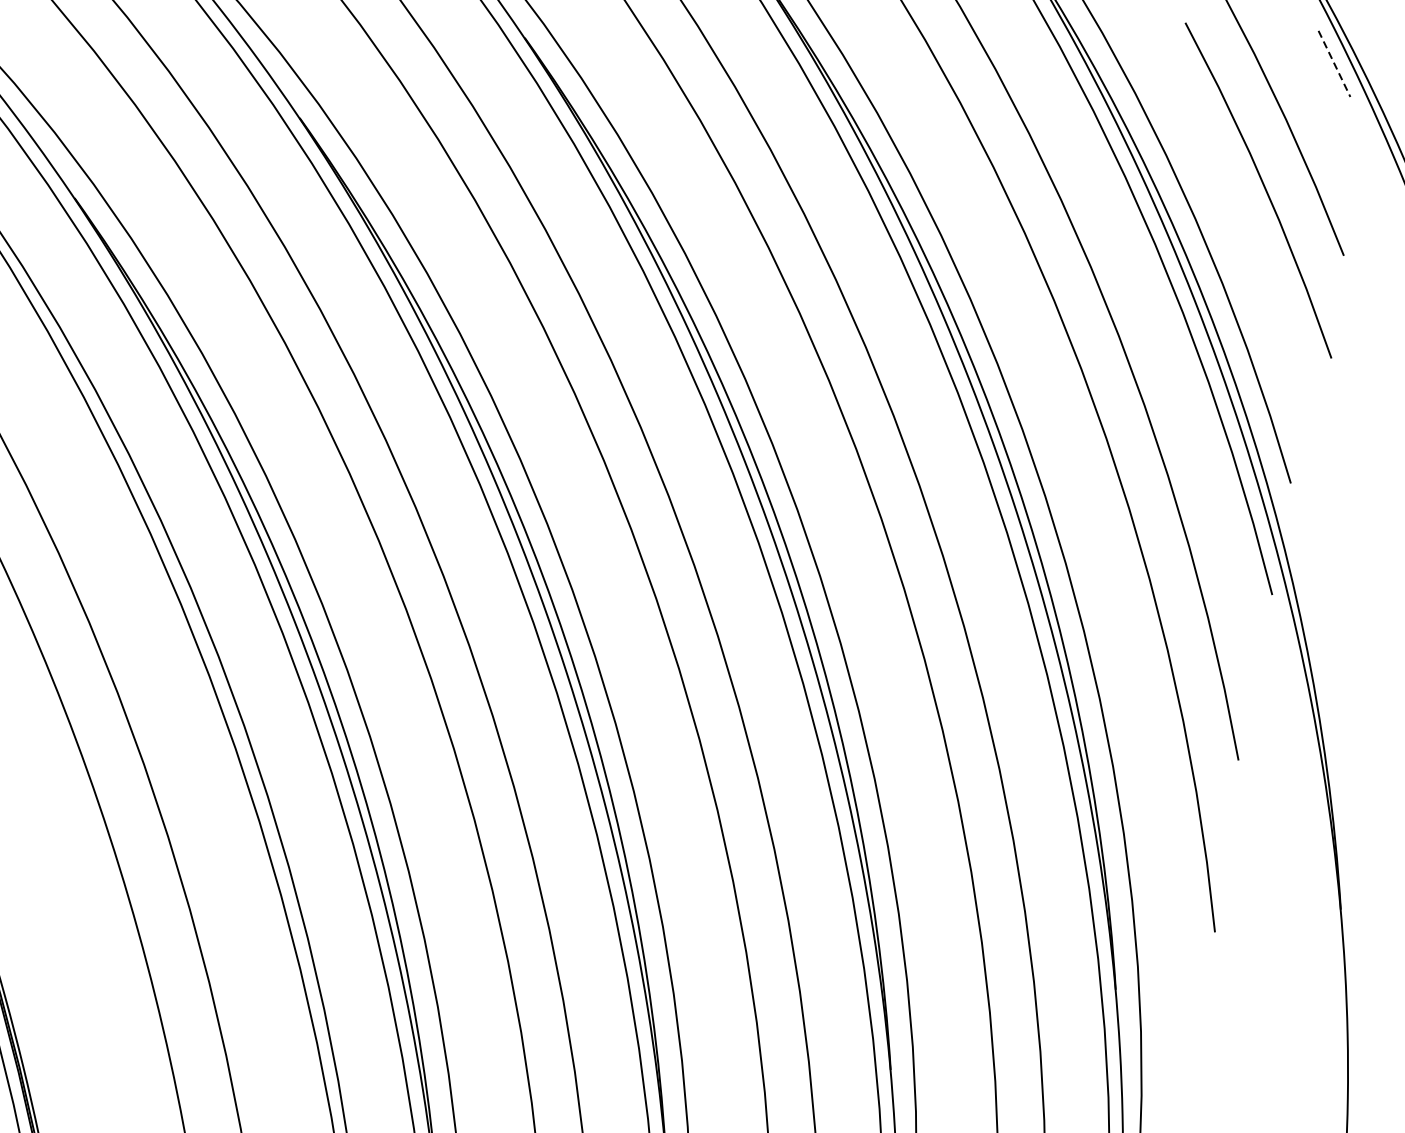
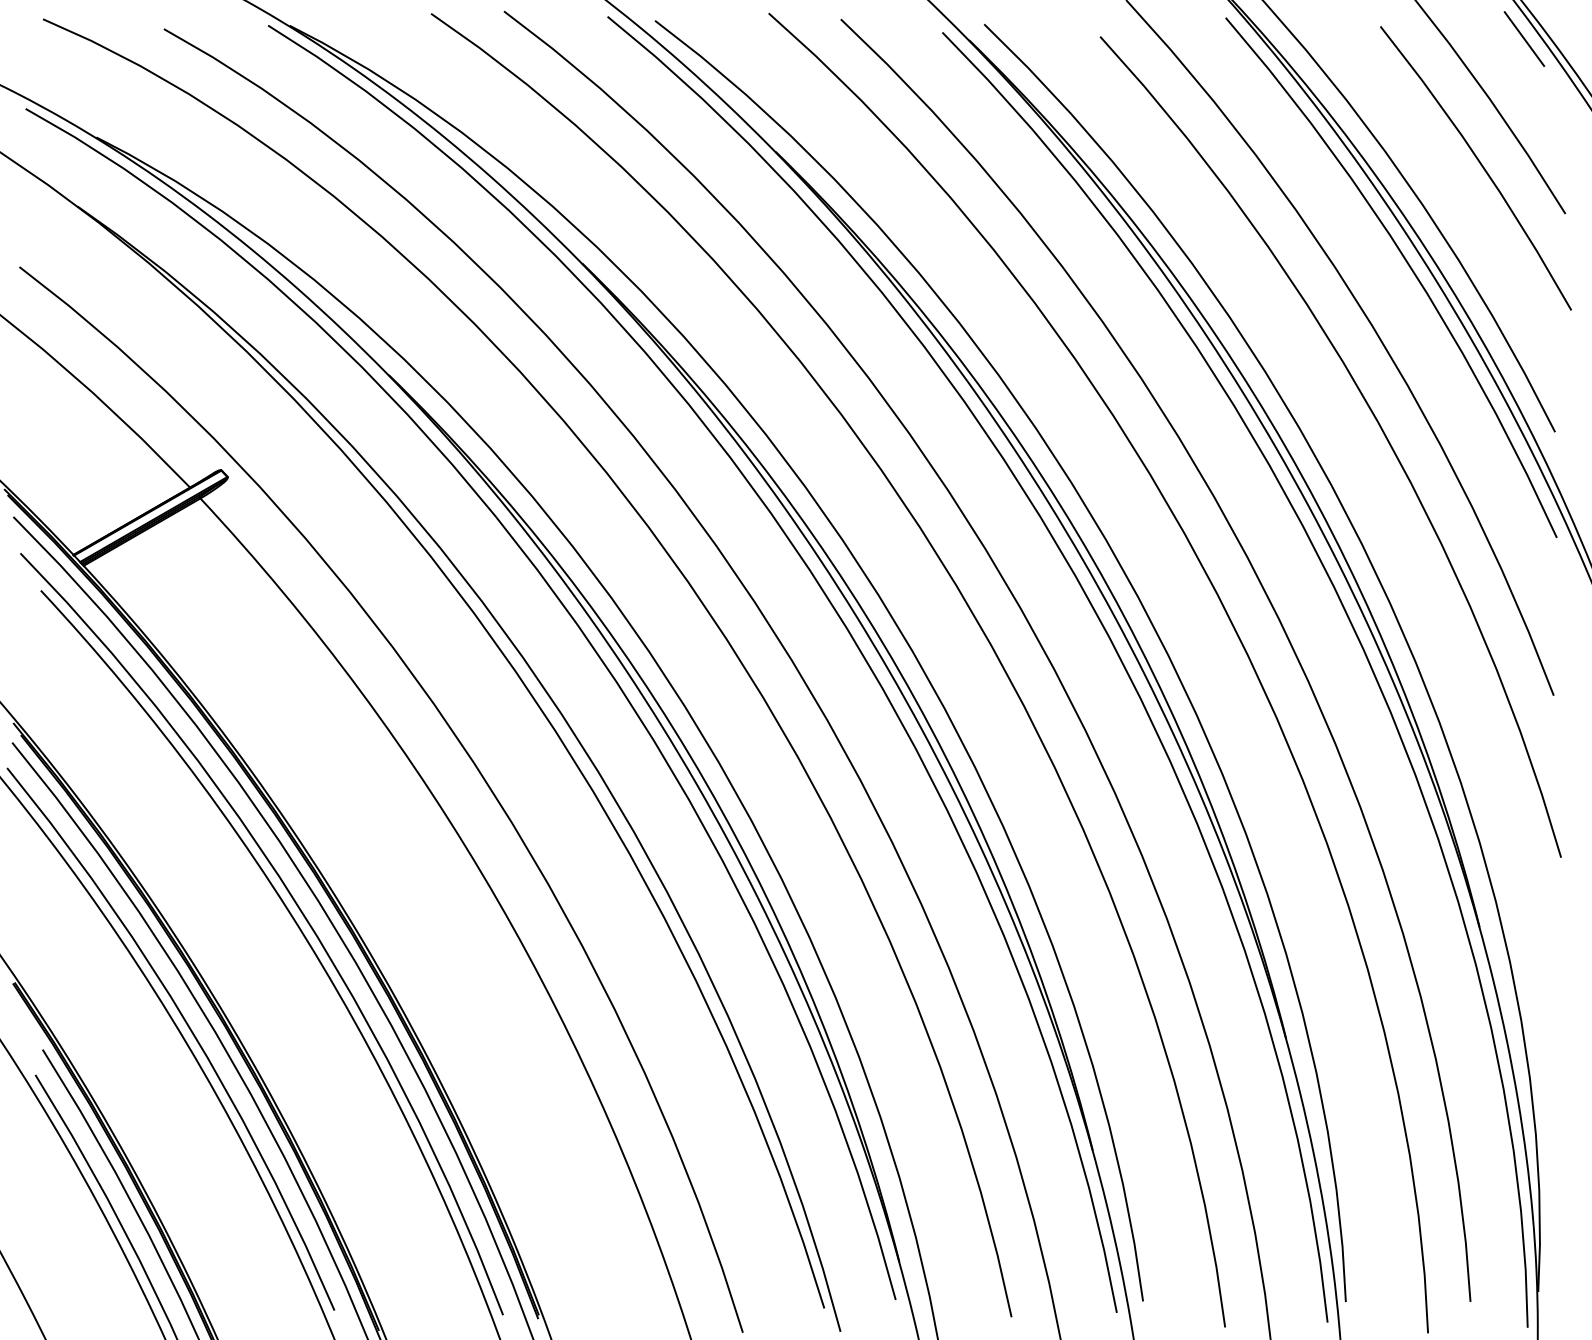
line: (1334, 64) -> (1524, 39), dashed -> solid

